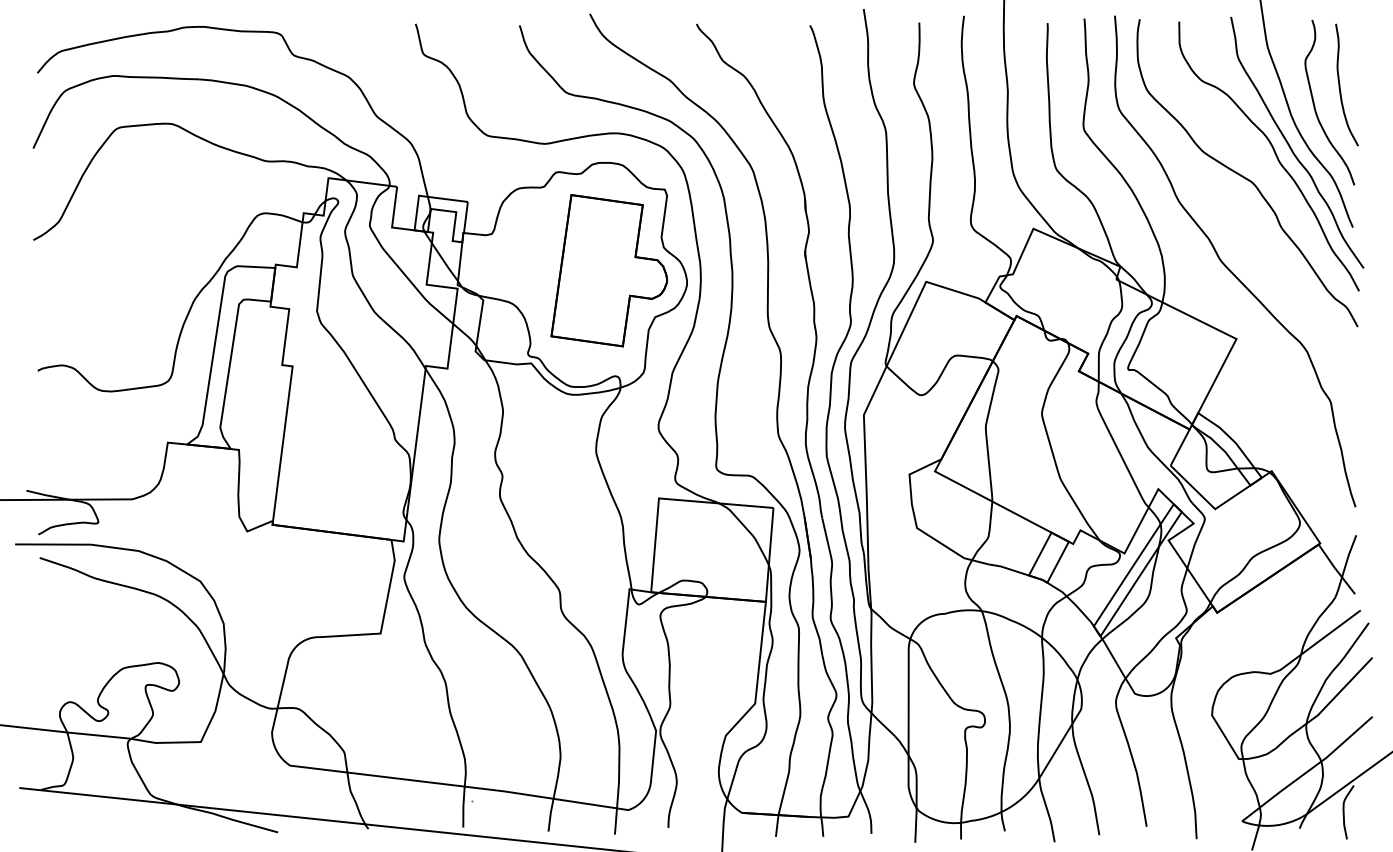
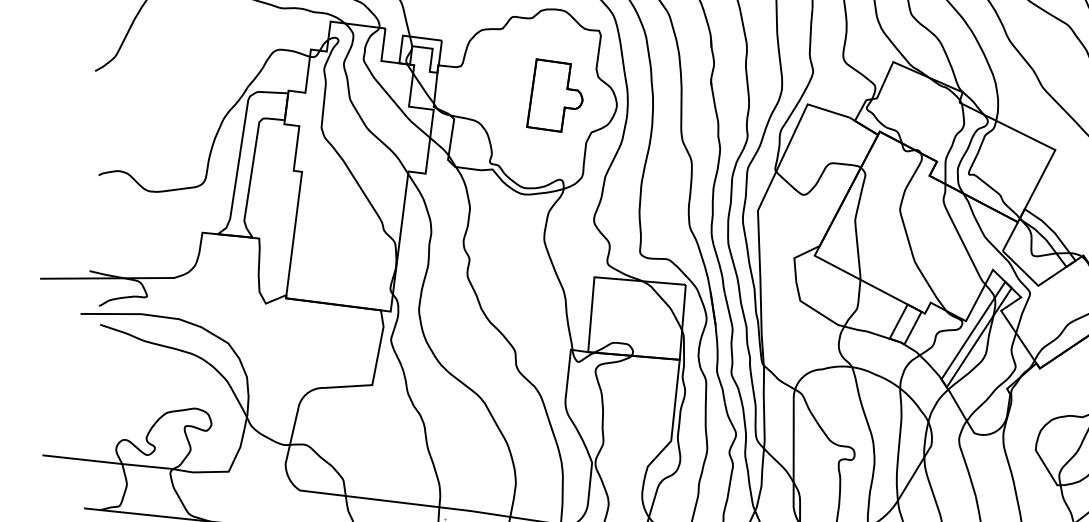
part: (609, 270) -> (554, 95), size x0.6

